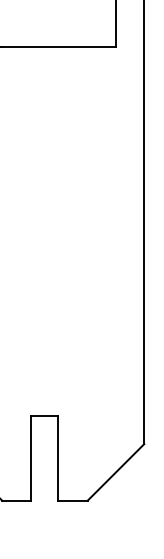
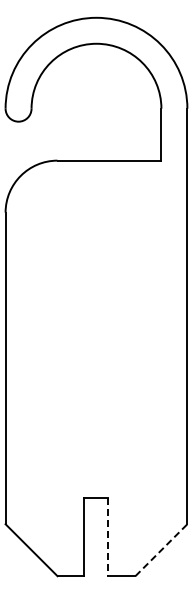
line: (58, 458) -> (108, 537), solid -> dashed
line: (115, 472) -> (161, 550), solid -> dashed

